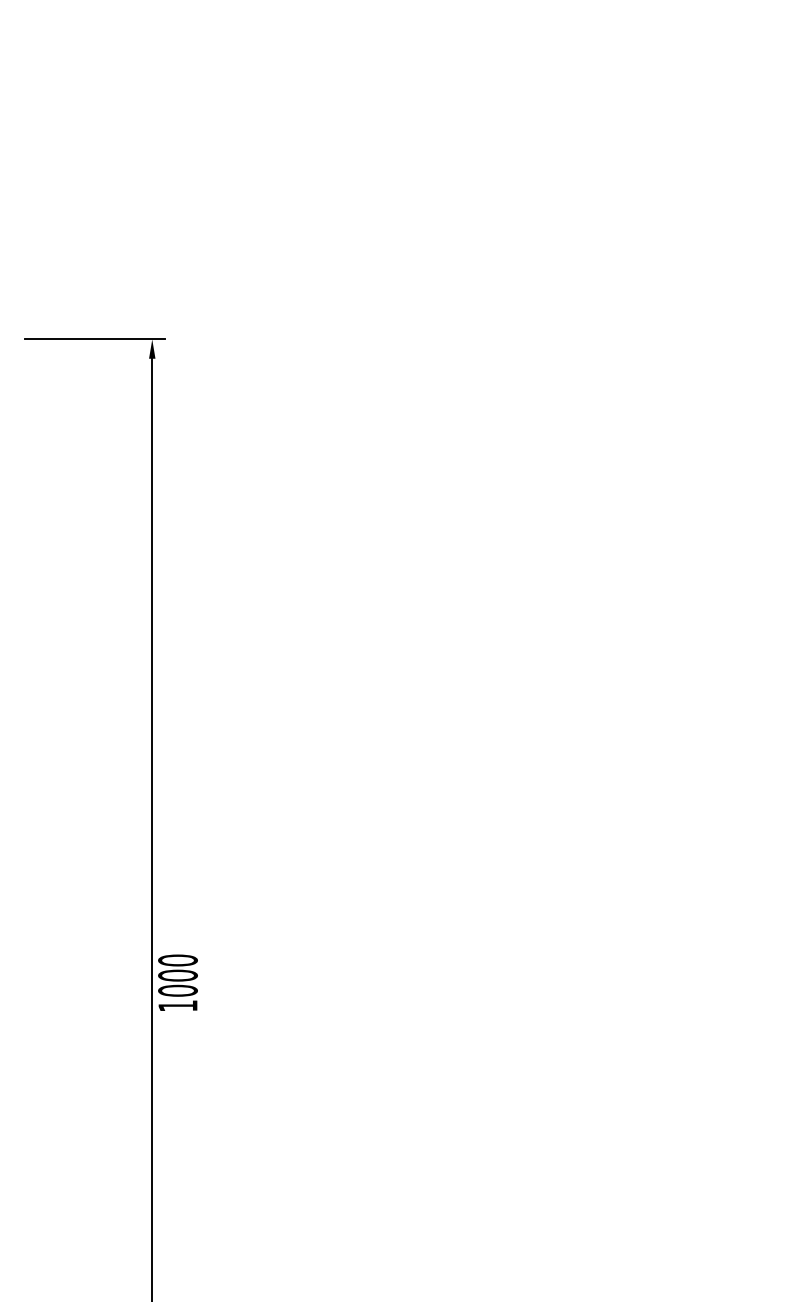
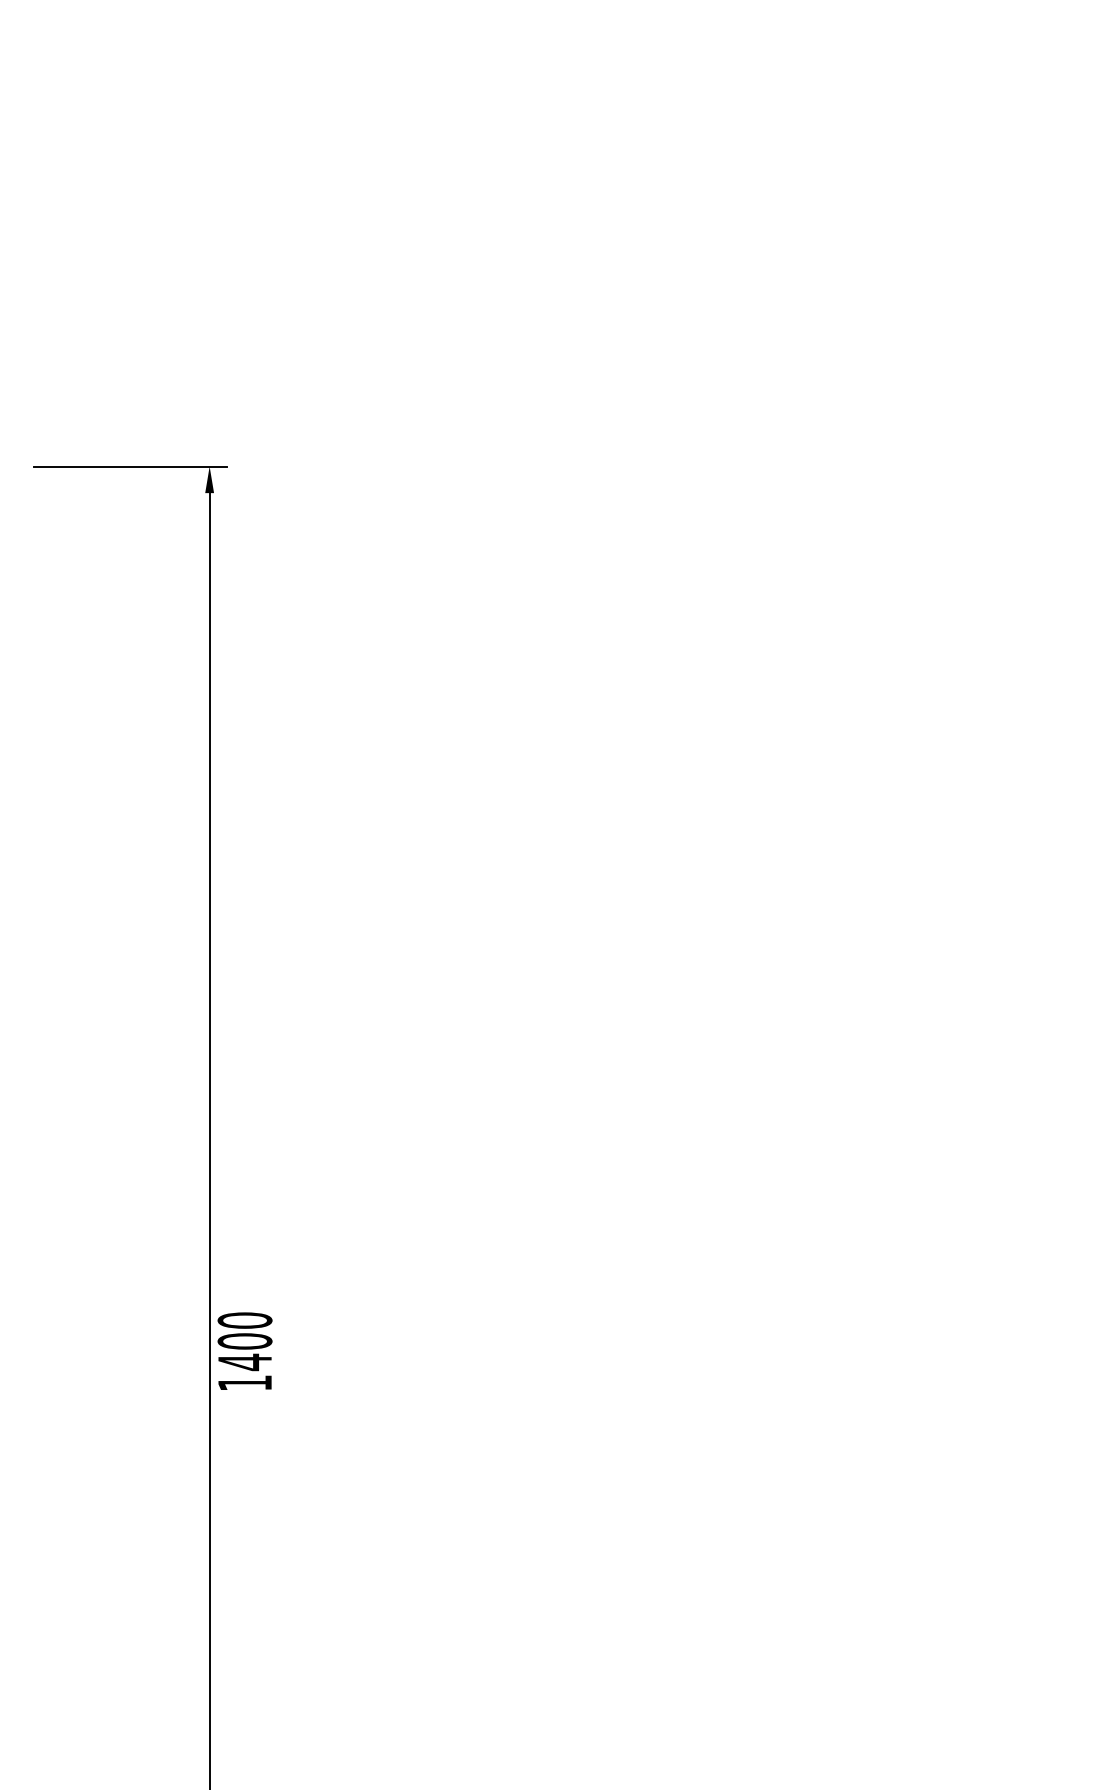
text: (177, 990) -> (244, 1362), 1000 -> 1400

